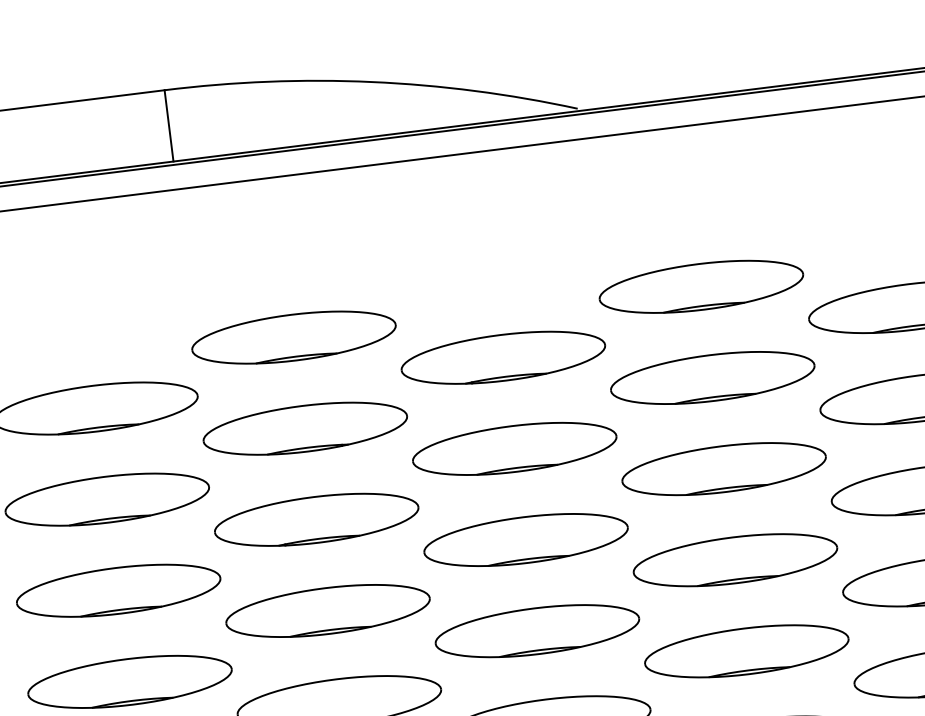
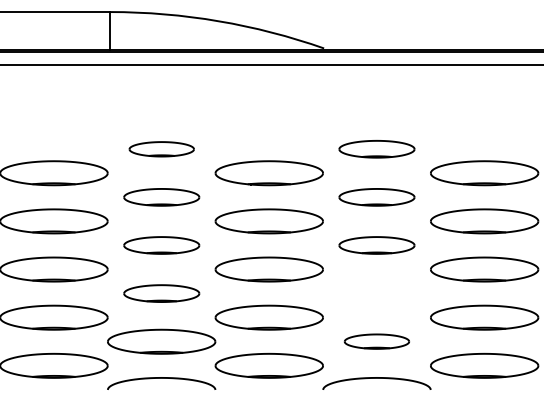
part: (700, 287) -> (376, 149), size x0.7
part: (293, 338) -> (161, 149), size x0.6
part: (711, 378) -> (376, 197), size x0.7
part: (305, 429) -> (161, 197), size x0.7
part: (723, 469) -> (376, 245), size x0.7
part: (316, 519) -> (161, 245), size x0.7
part: (734, 560) -> (376, 293), removed
part: (327, 610) -> (161, 293), size x0.7
part: (745, 650) -> (376, 341), size x0.6

